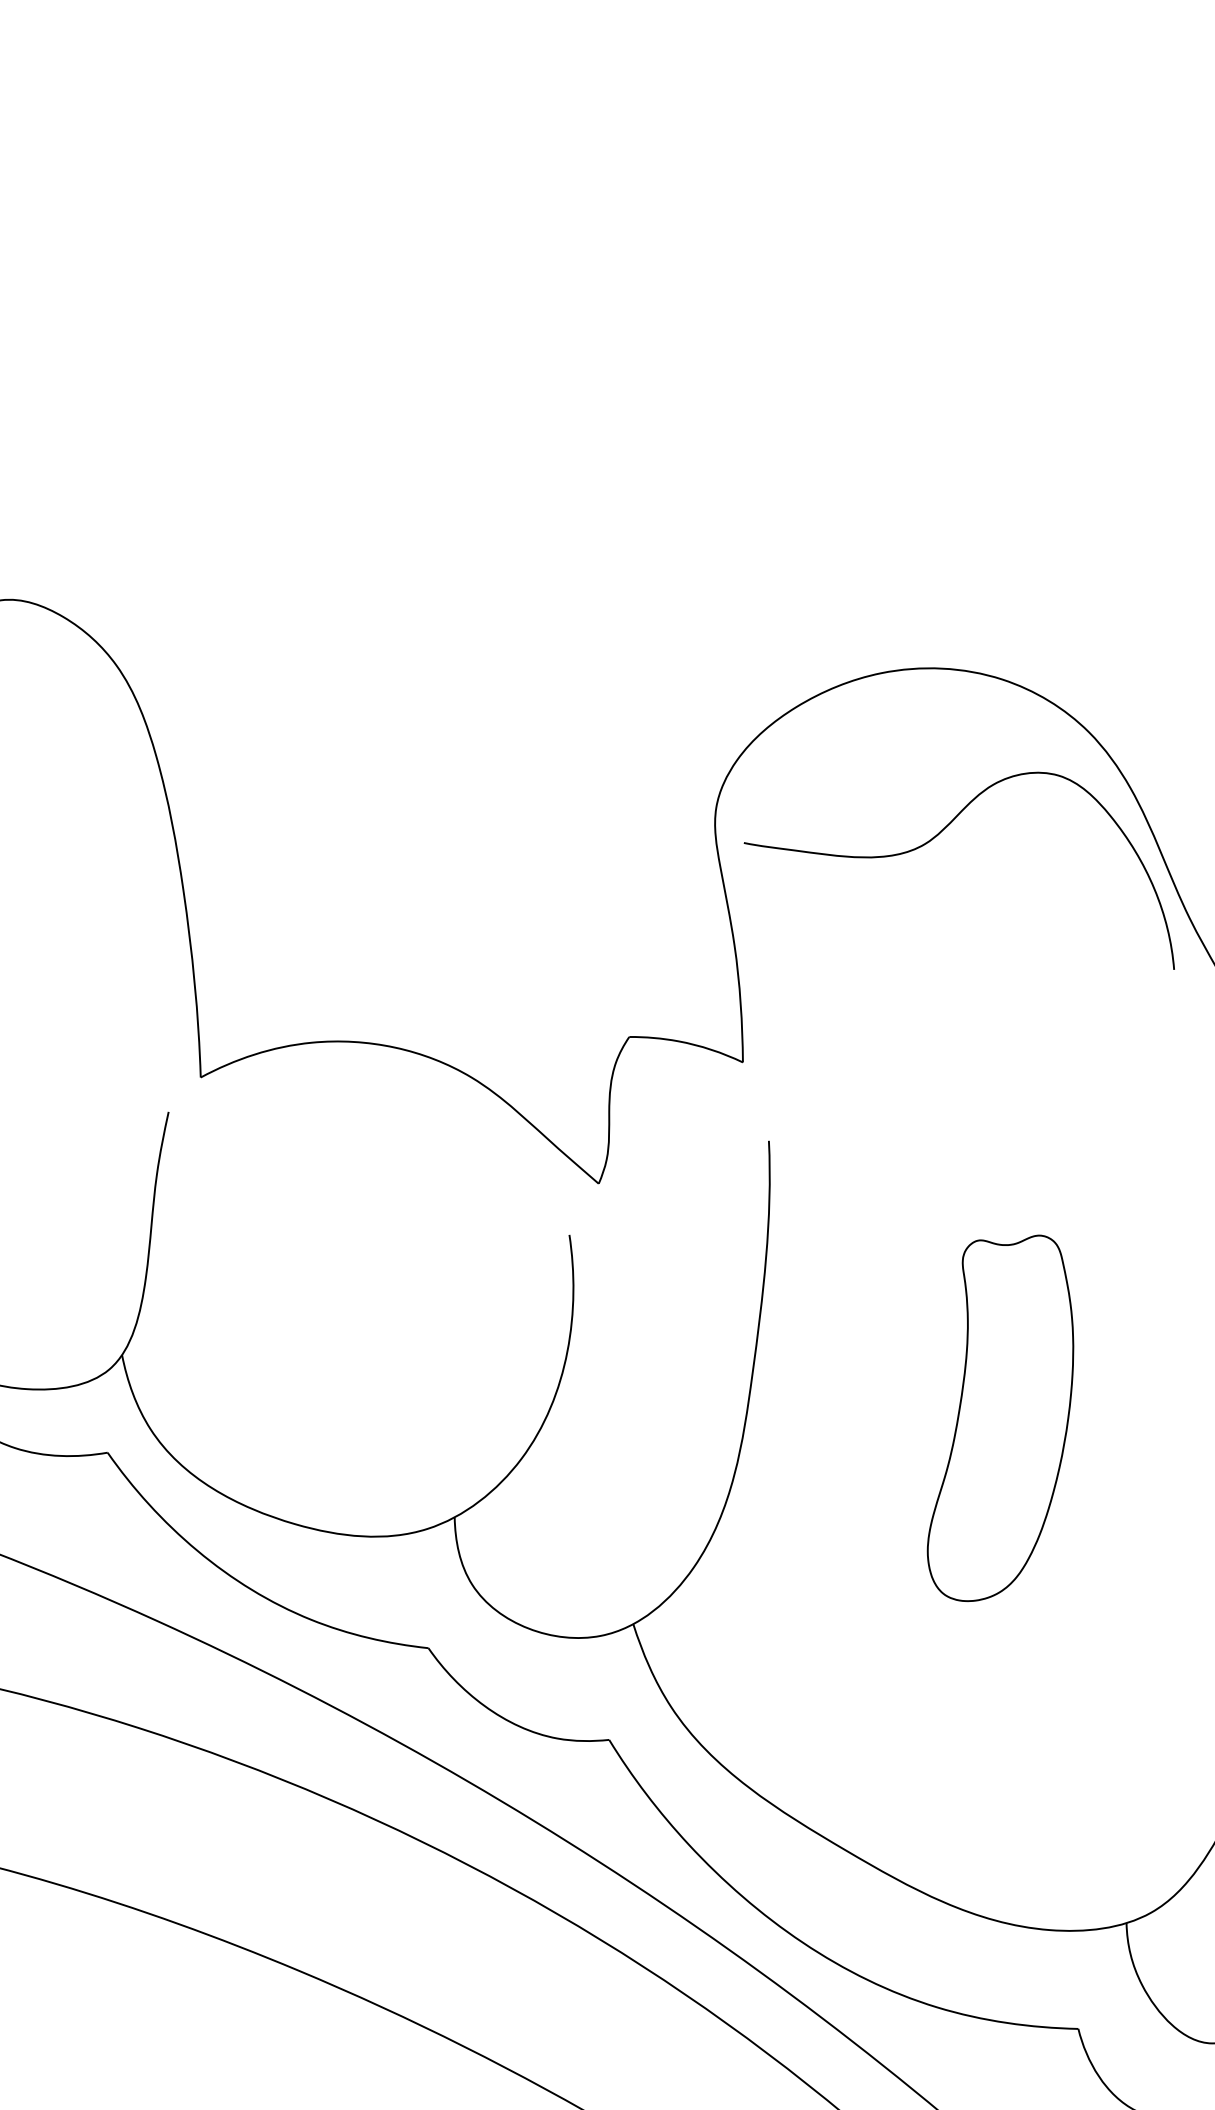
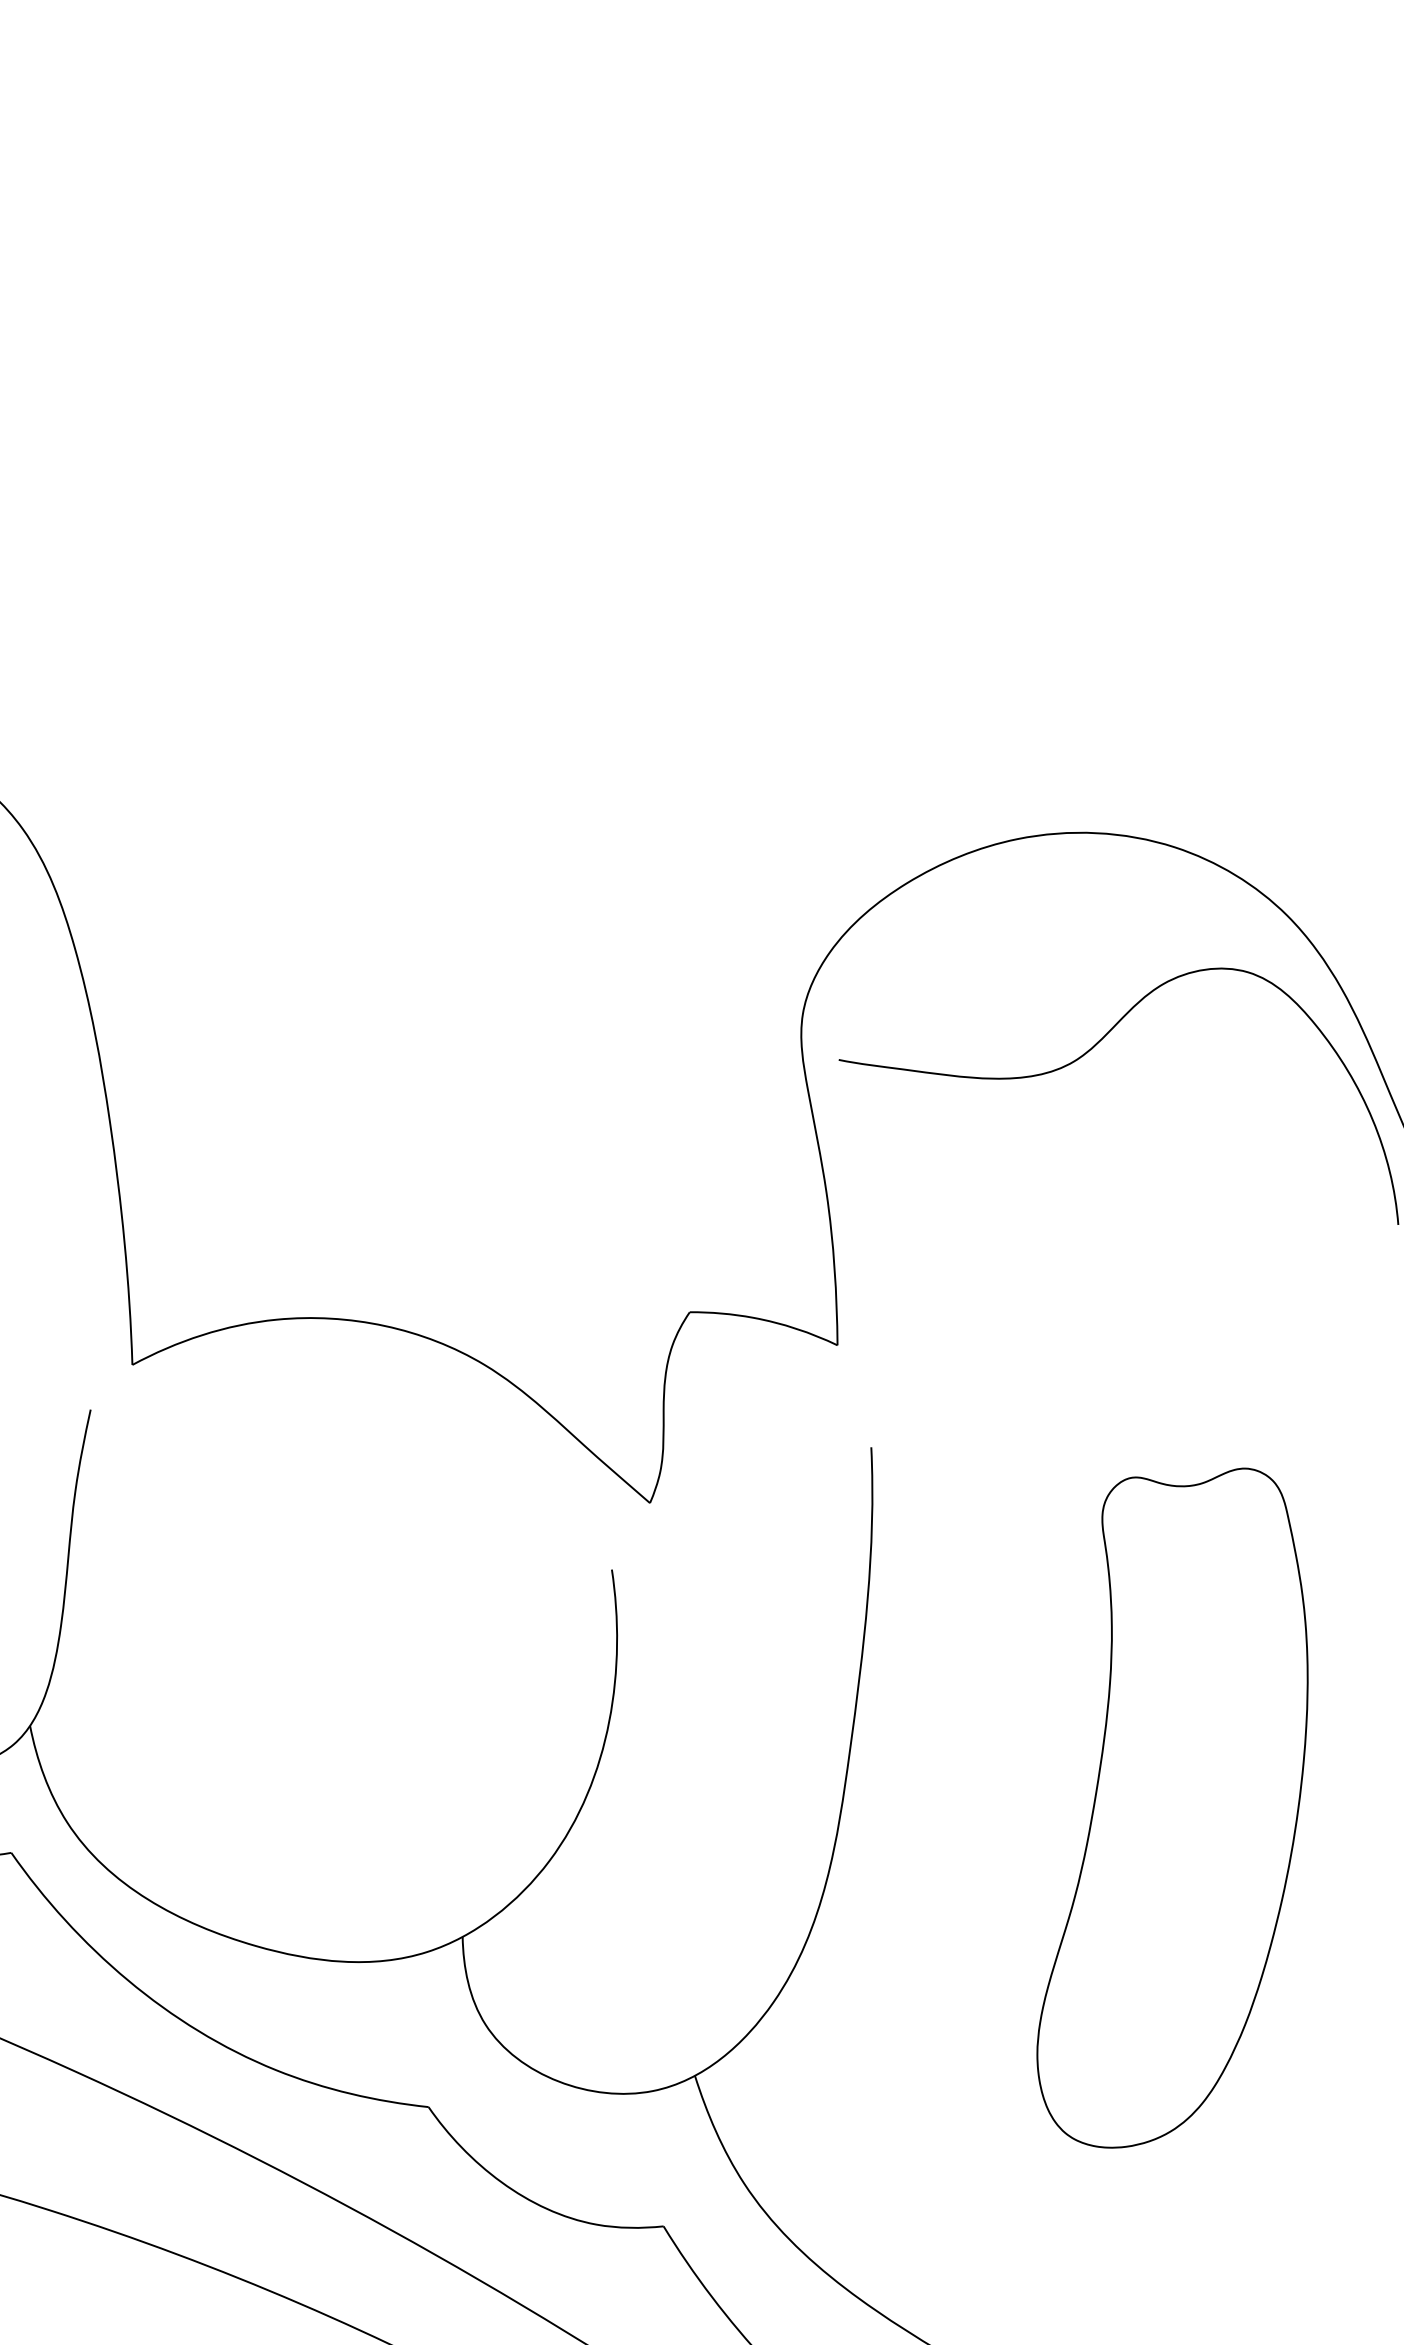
part: (1000, 1418) -> (1172, 1808), size x1.43

